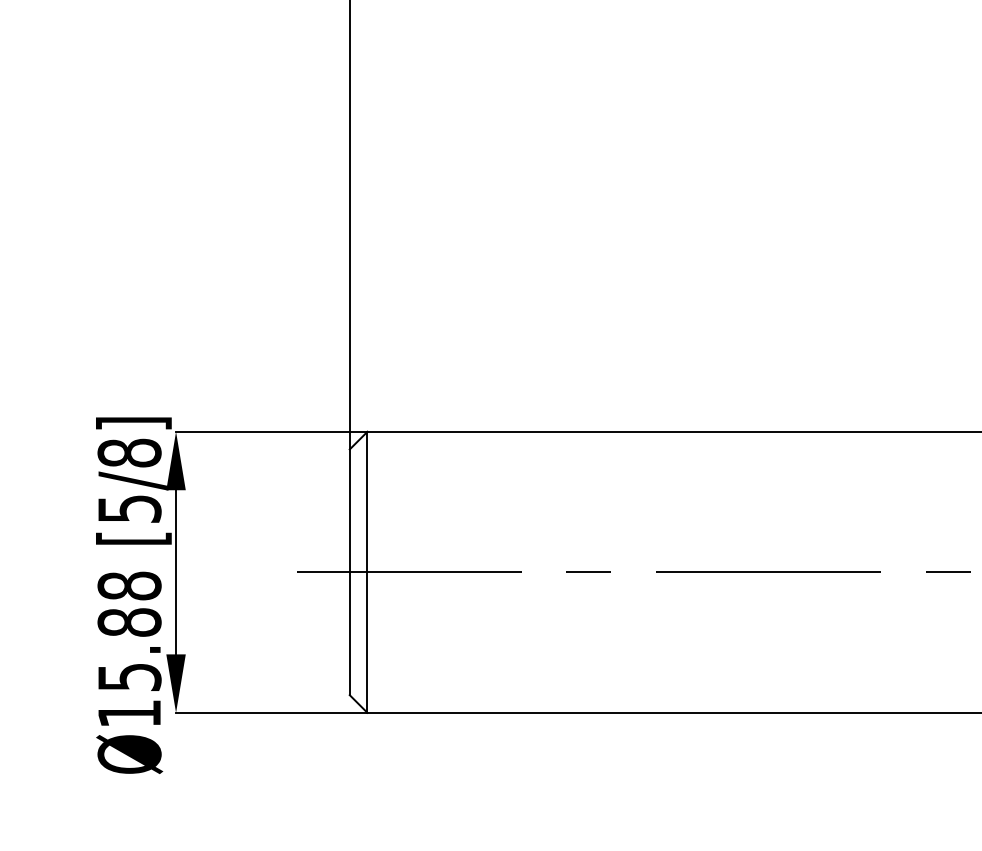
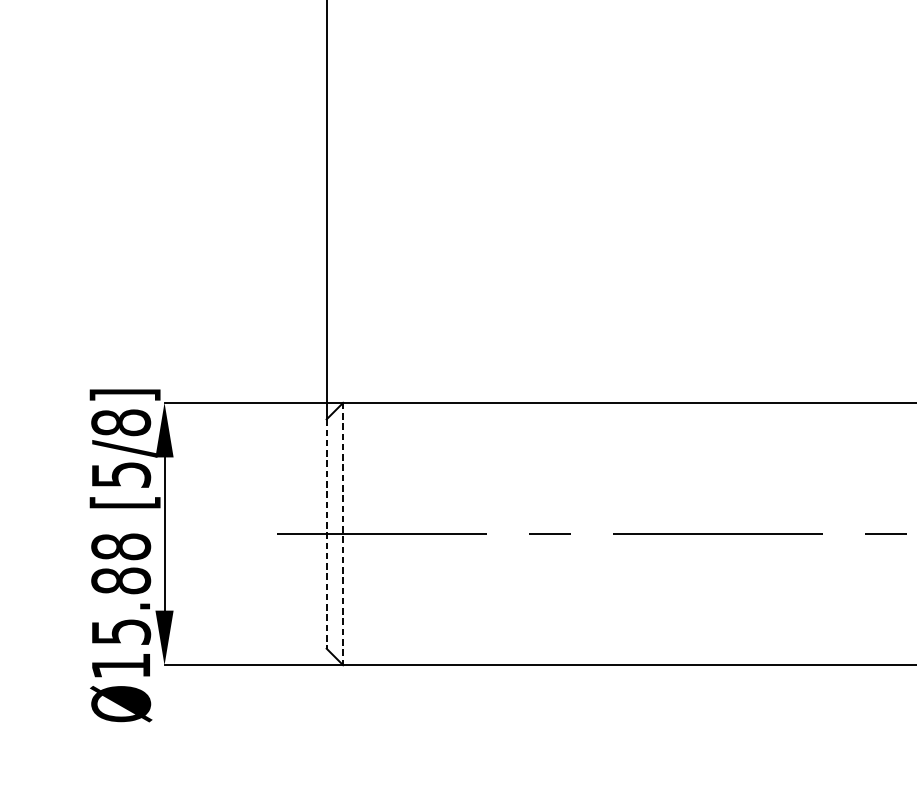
line: (349, 572) -> (326, 534), solid -> dashed
line: (367, 572) -> (343, 534), solid -> dashed

